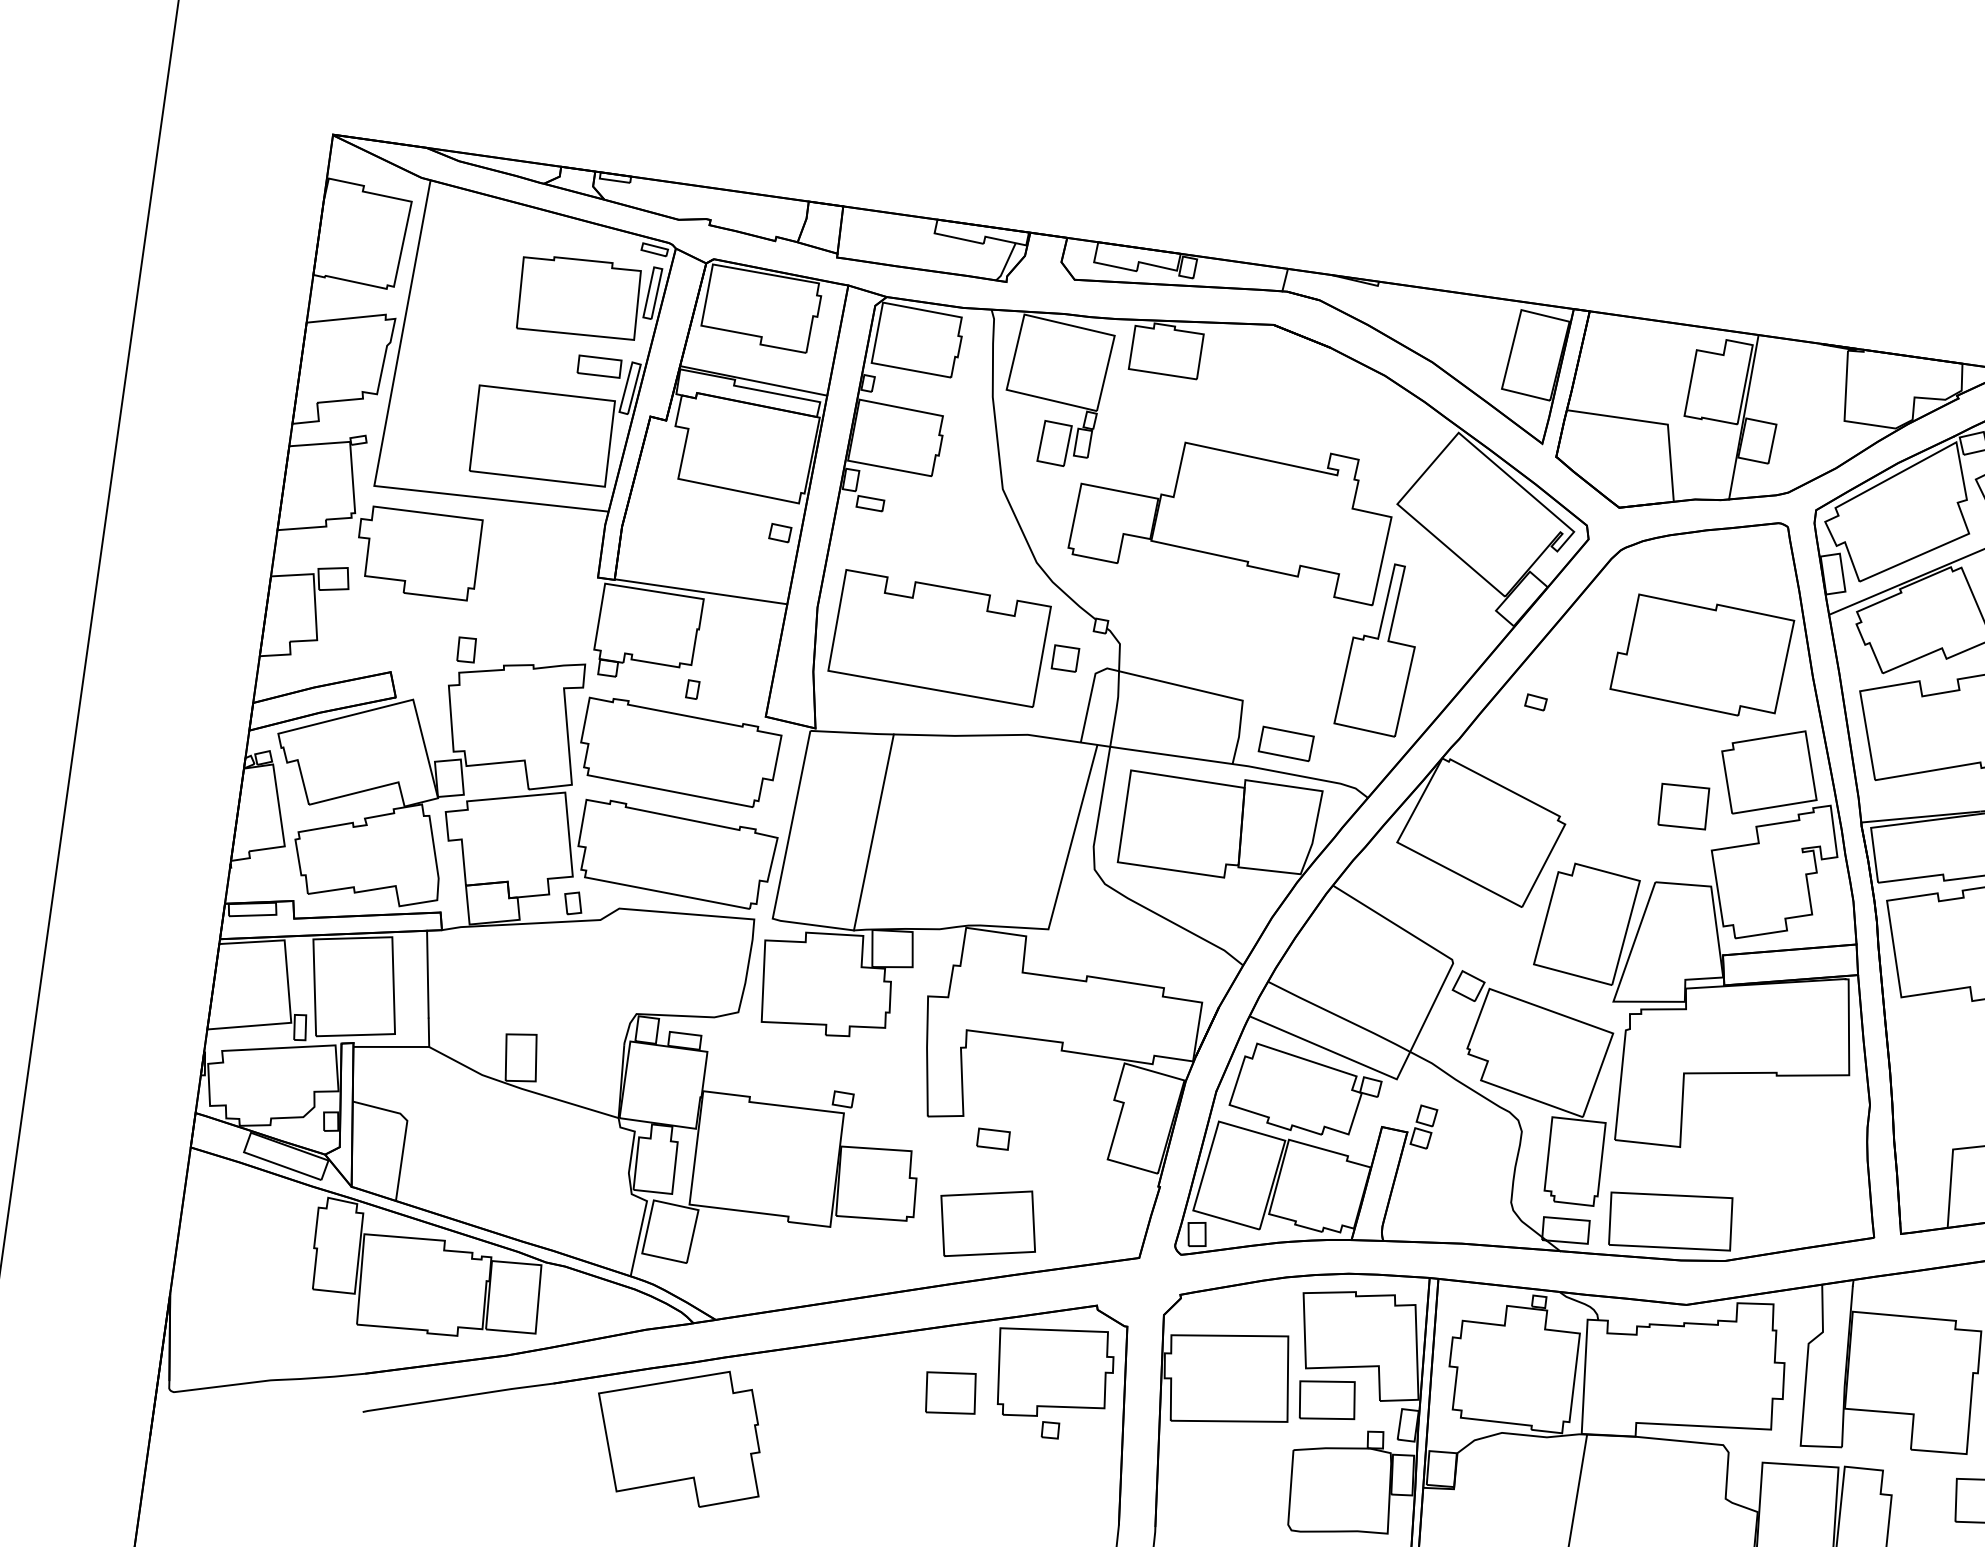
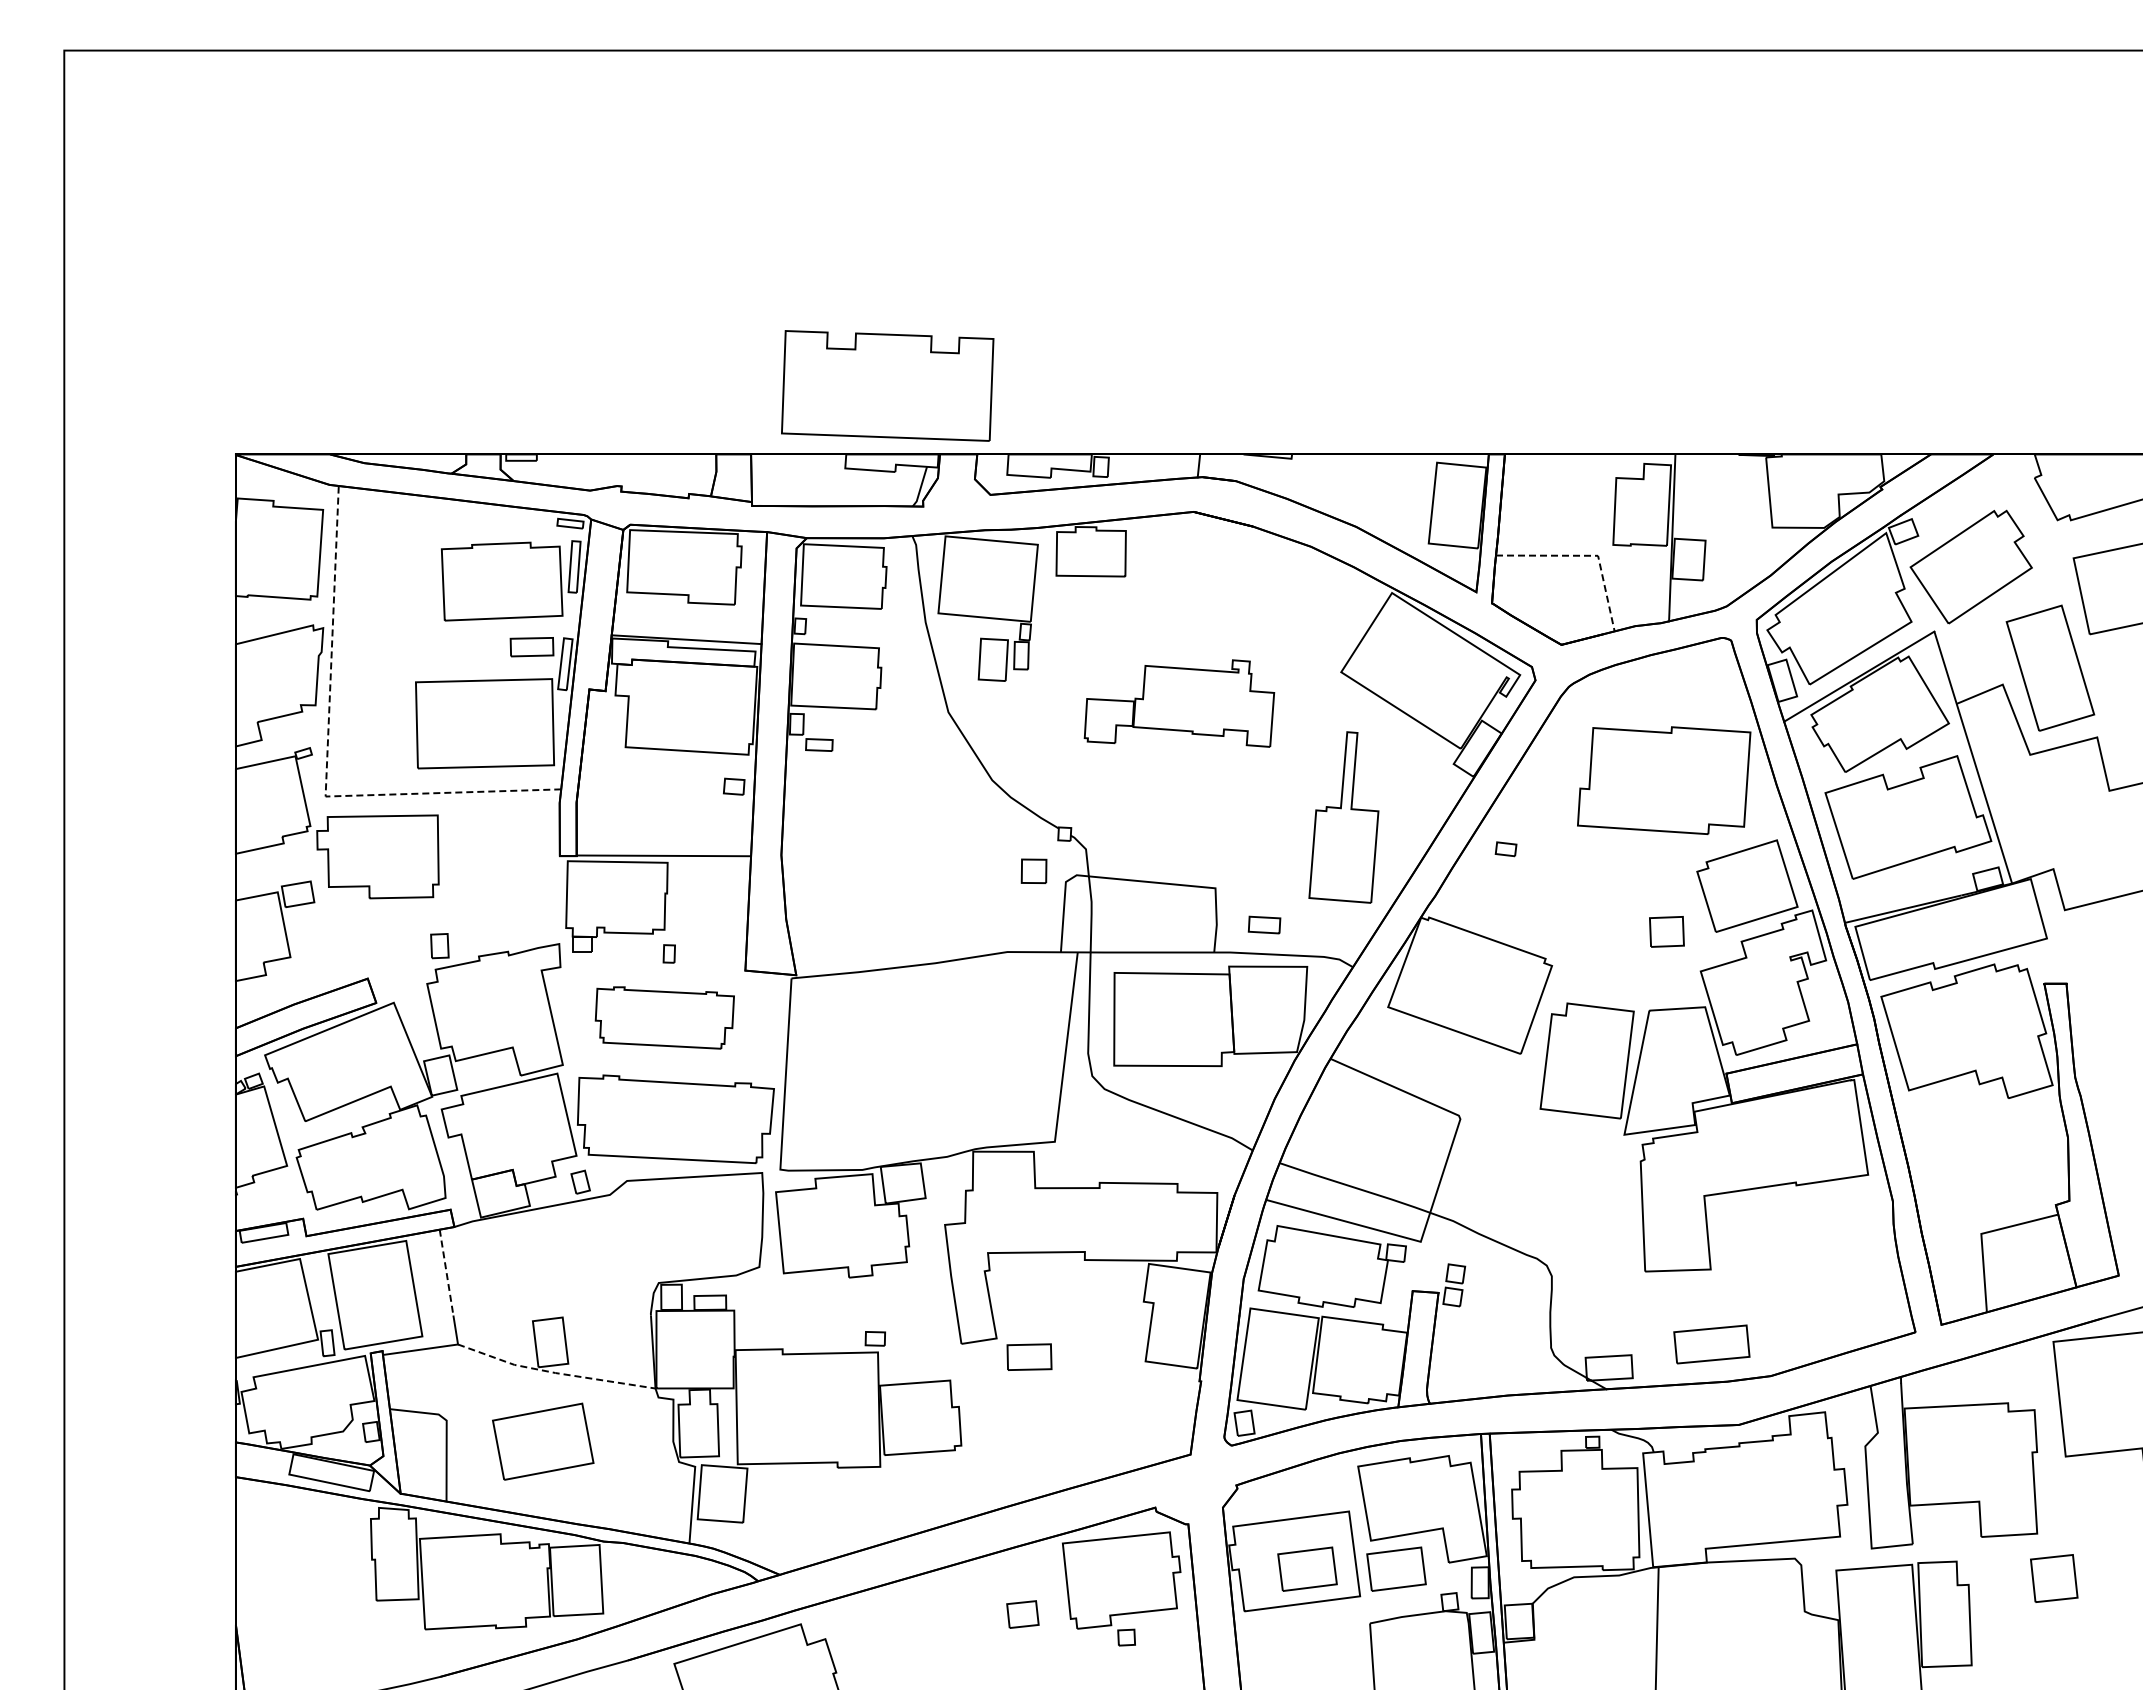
line: (1656, 422) -> (1586, 555), solid -> dashed
line: (381, 449) -> (327, 759), solid -> dashed
part: (1232, 512) -> (1179, 703), size x0.6
part: (939, 638) -> (887, 385), moved
part: (1286, 743) -> (1264, 924), size x0.6
part: (679, 751) -> (664, 1017), size x0.7
part: (1683, 806) -> (1666, 931), size x0.7
line: (873, 831) -> (868, 1069), removed
line: (427, 975) -> (446, 1273), solid -> dashed
part: (1525, 1087) -> (1549, 1232), removed
line: (521, 1089) -> (555, 1373), solid -> dashed
part: (993, 1139) -> (1029, 1357), size x1.4
part: (1670, 1221) -> (1711, 1344), size x0.6
part: (988, 1223) -> (543, 1441), moved
part: (1239, 1387) -> (1307, 1568), added
part: (950, 1392) -> (1022, 1614), size x0.6

